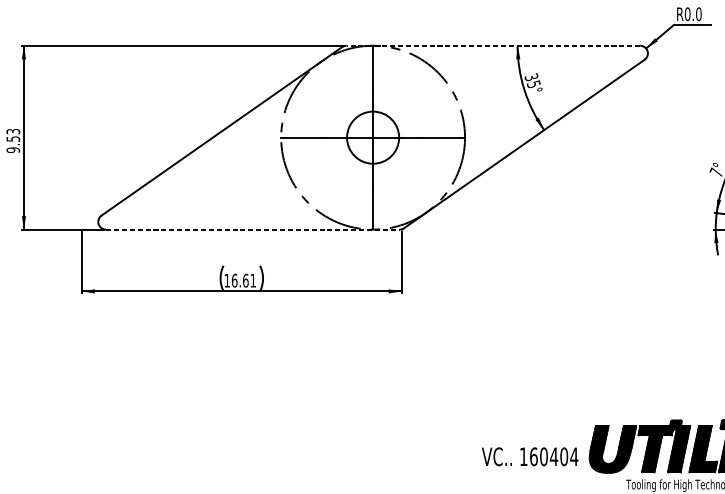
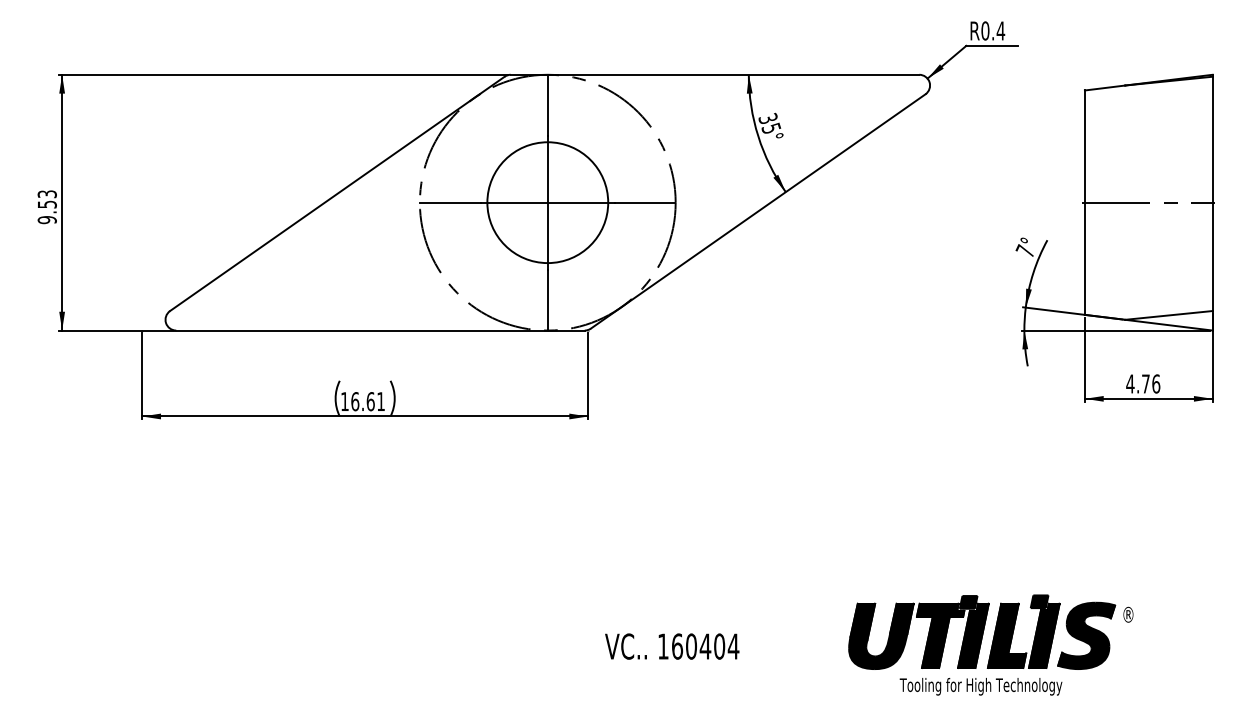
text: (698, 13) -> (1000, 30), R0.0 -> R0.4
line: (492, 45) -> (714, 74), dashed -> solid
circle: (372, 137) -> (547, 202), size x1.67
line: (253, 229) -> (381, 330), dashed -> solid
text: (530, 456) -> (672, 646), moved

